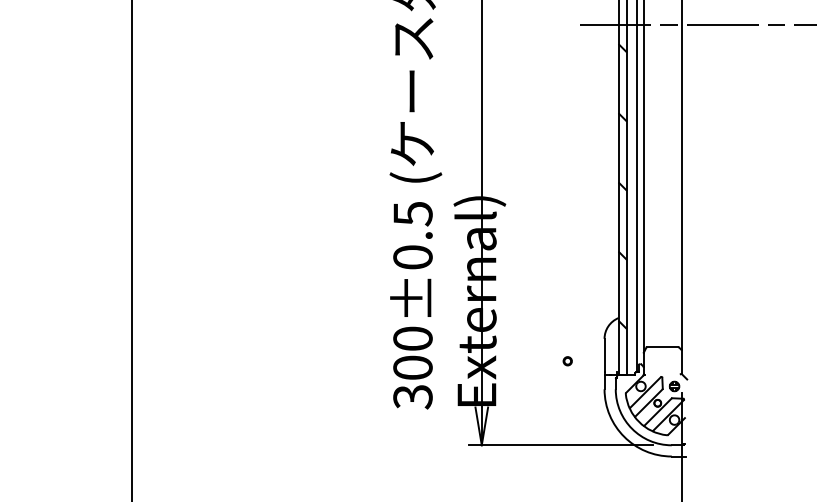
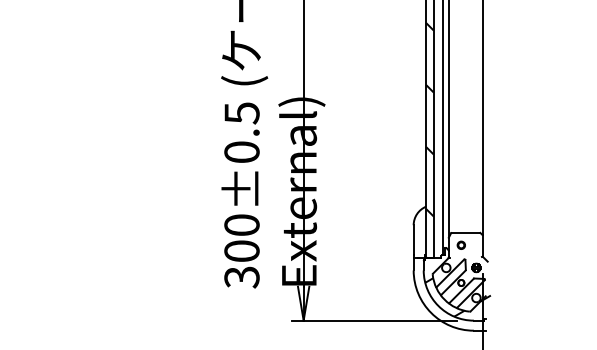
part: (567, 361) -> (461, 245), moved
hatch: (653, 418) -> (457, 296), added

